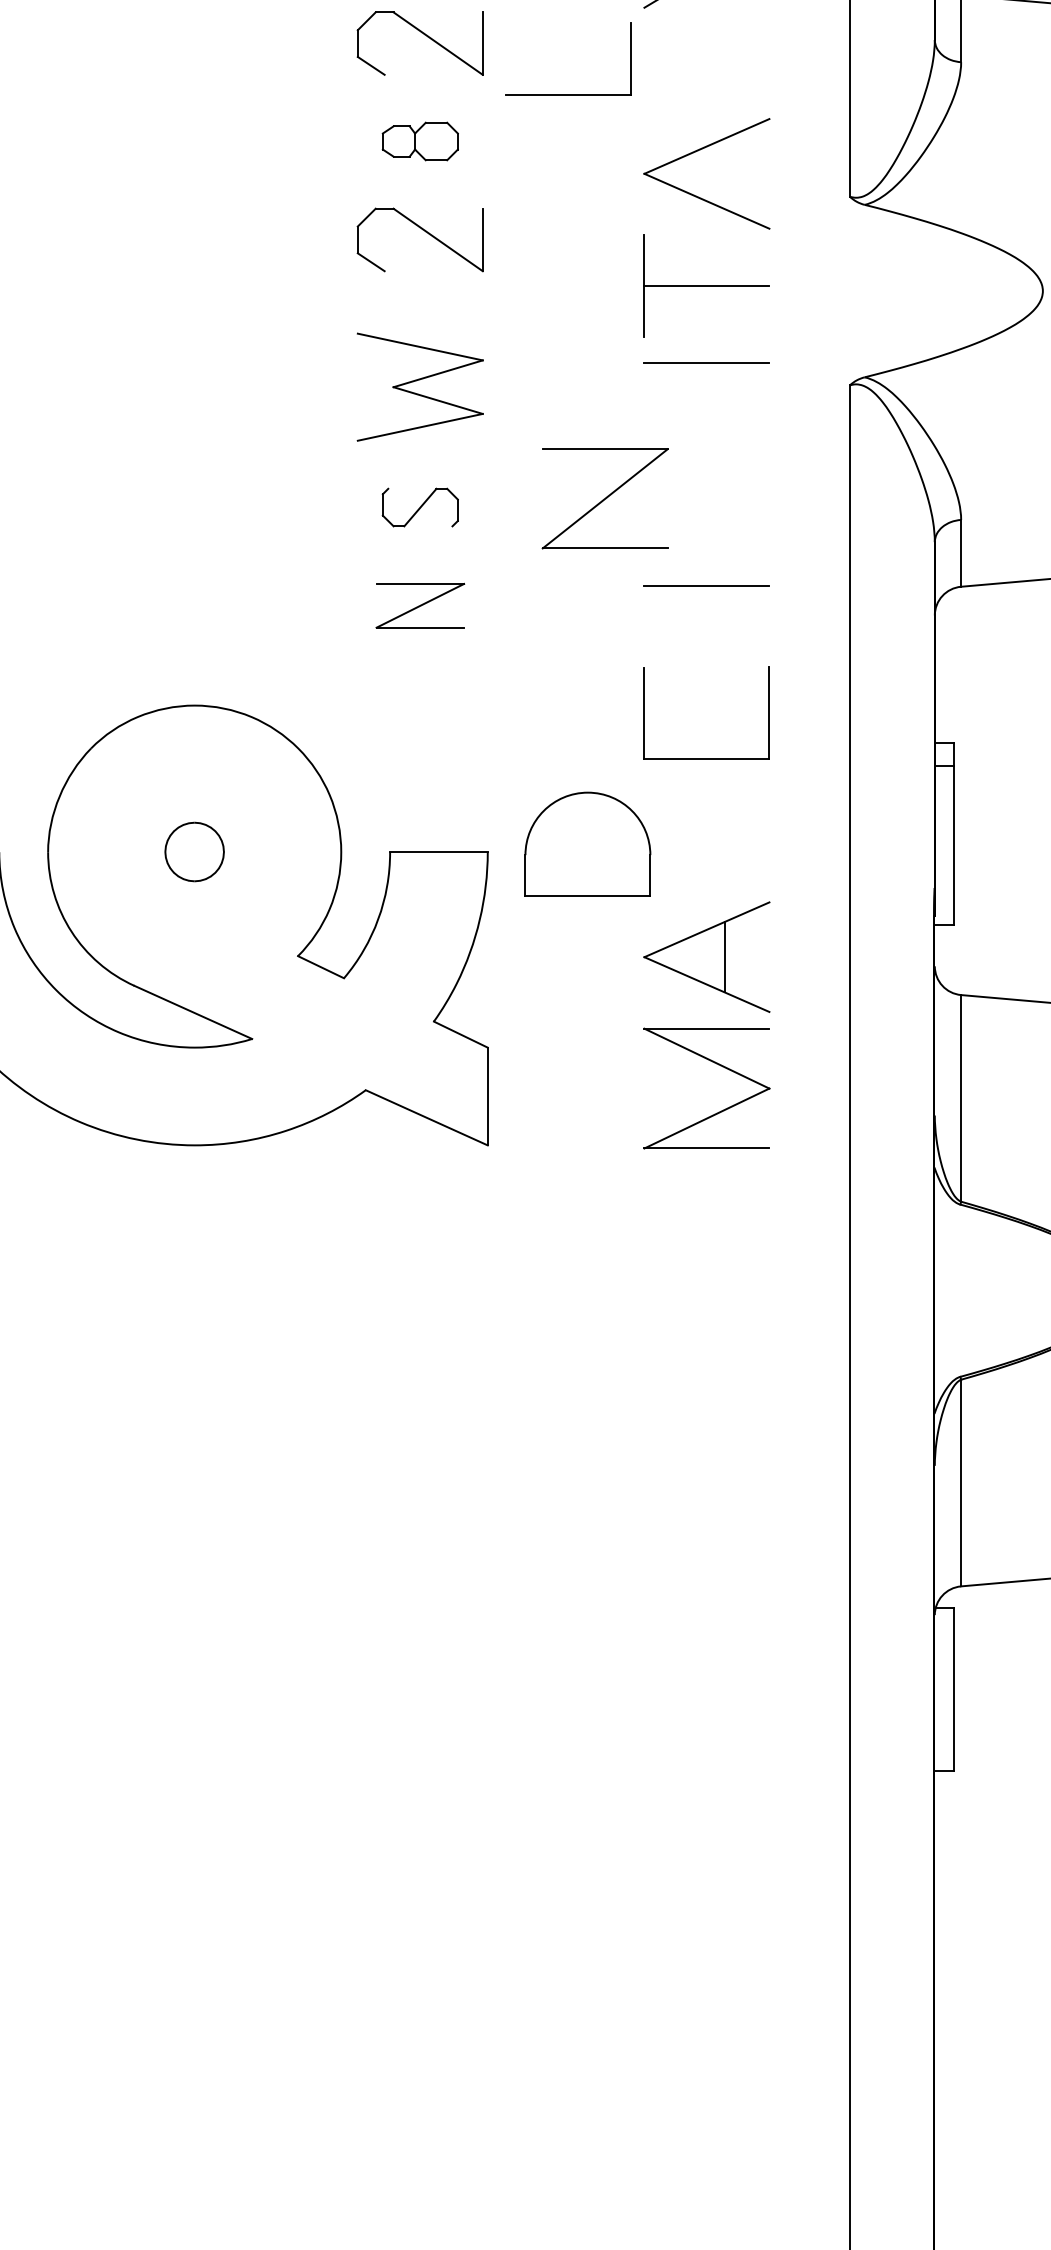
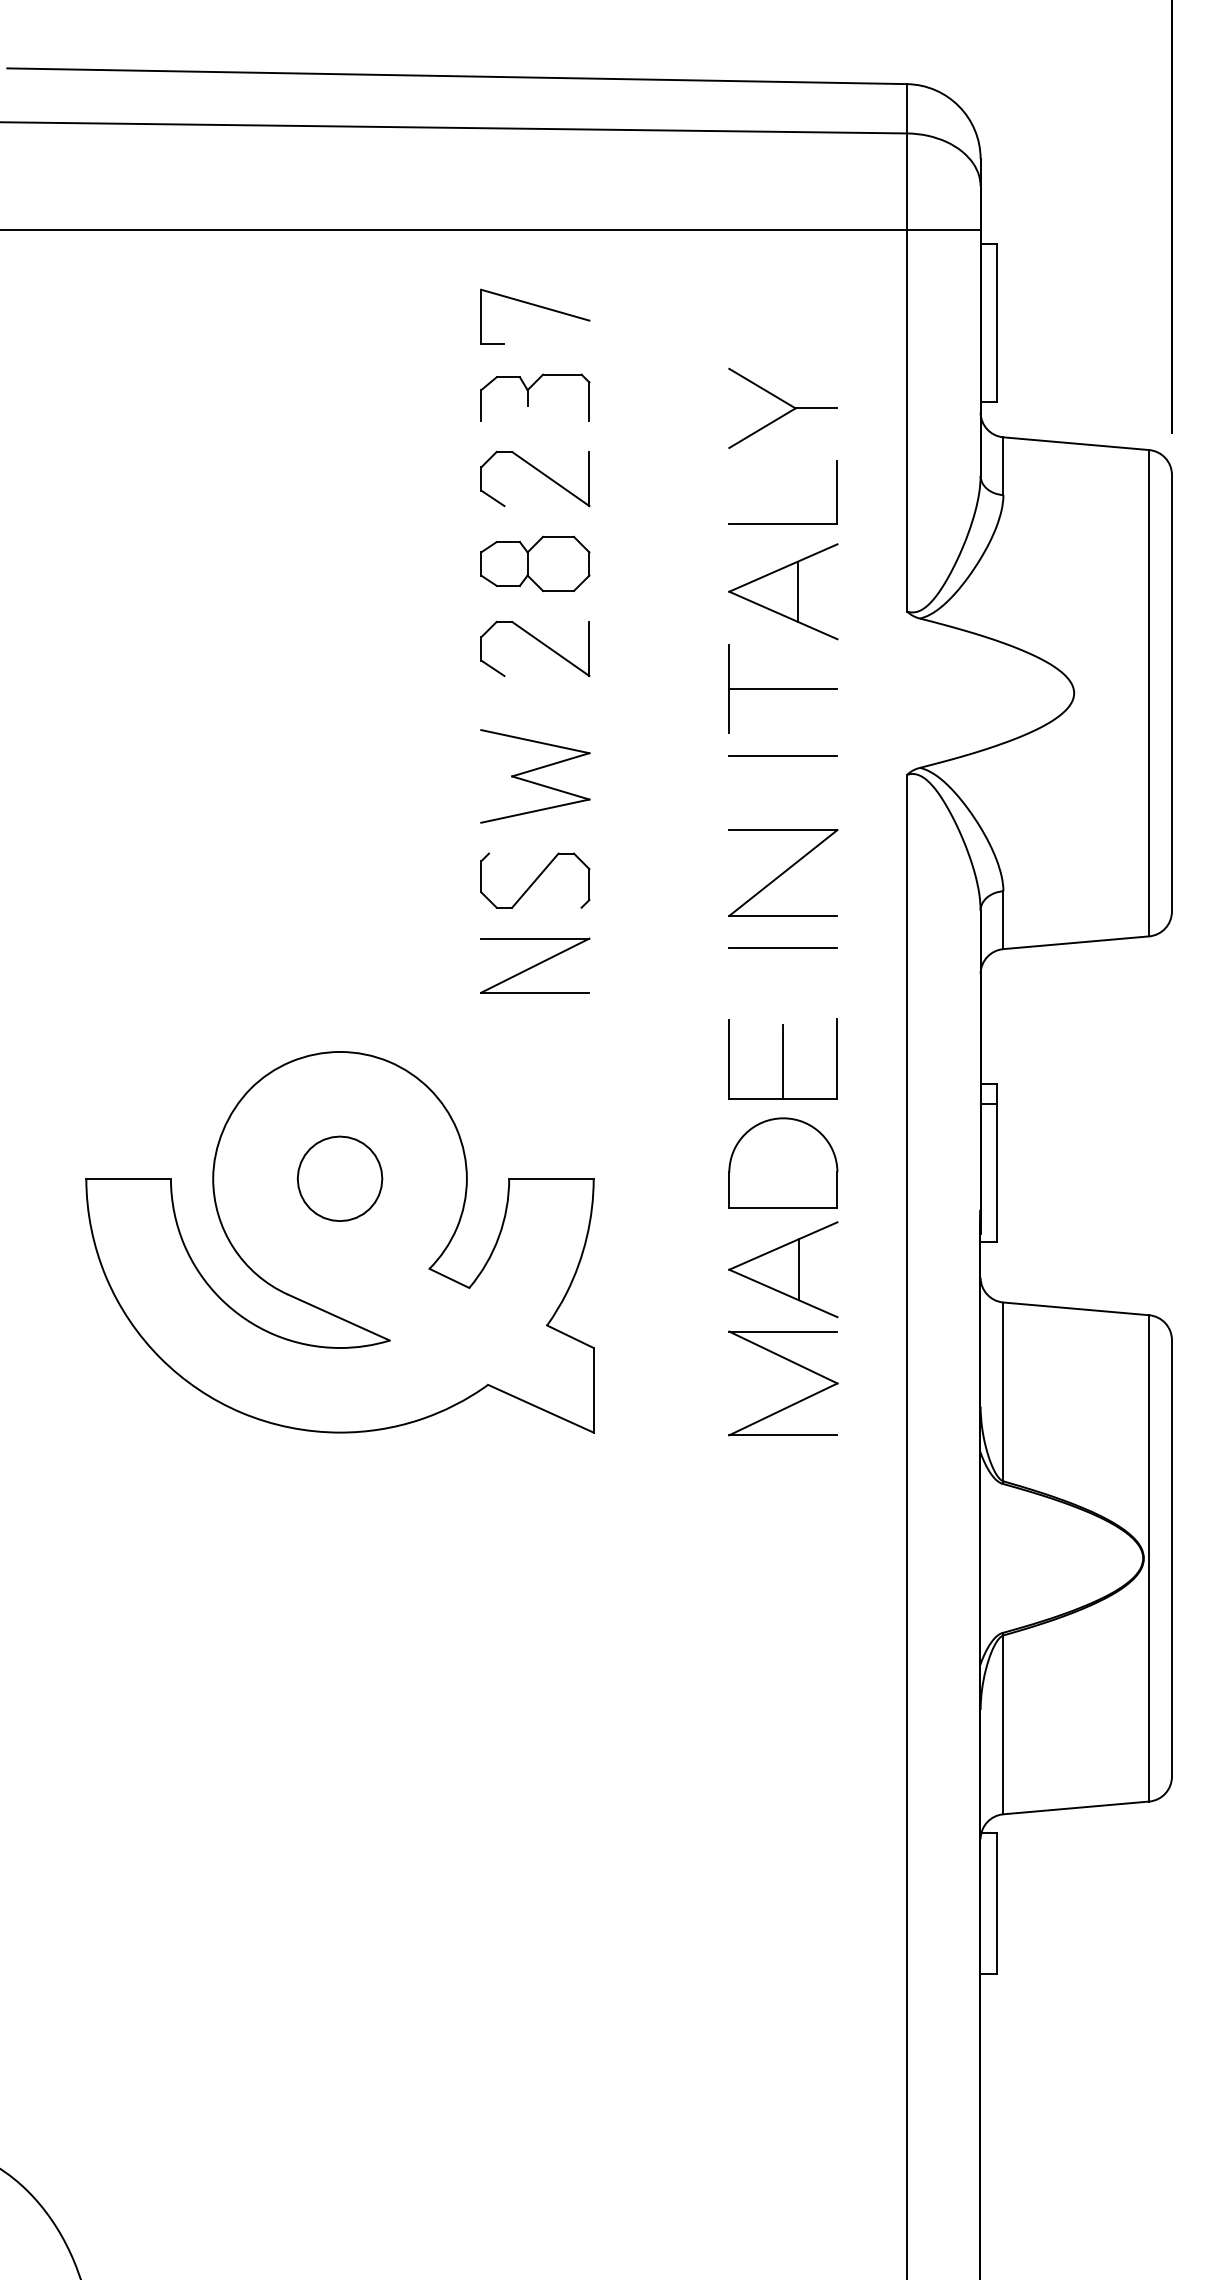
part: (567, 94) -> (782, 523), moved
part: (420, 141) -> (535, 563), size x1.67
line: (724, 173) -> (798, 591), added
part: (605, 498) -> (783, 872), moved
part: (420, 507) -> (535, 880), size x1.67
part: (420, 605) -> (535, 965), size x1.43
line: (707, 716) -> (783, 1061), added
part: (588, 843) -> (783, 1162), moved
part: (194, 851) -> (339, 1178), size x1.67

